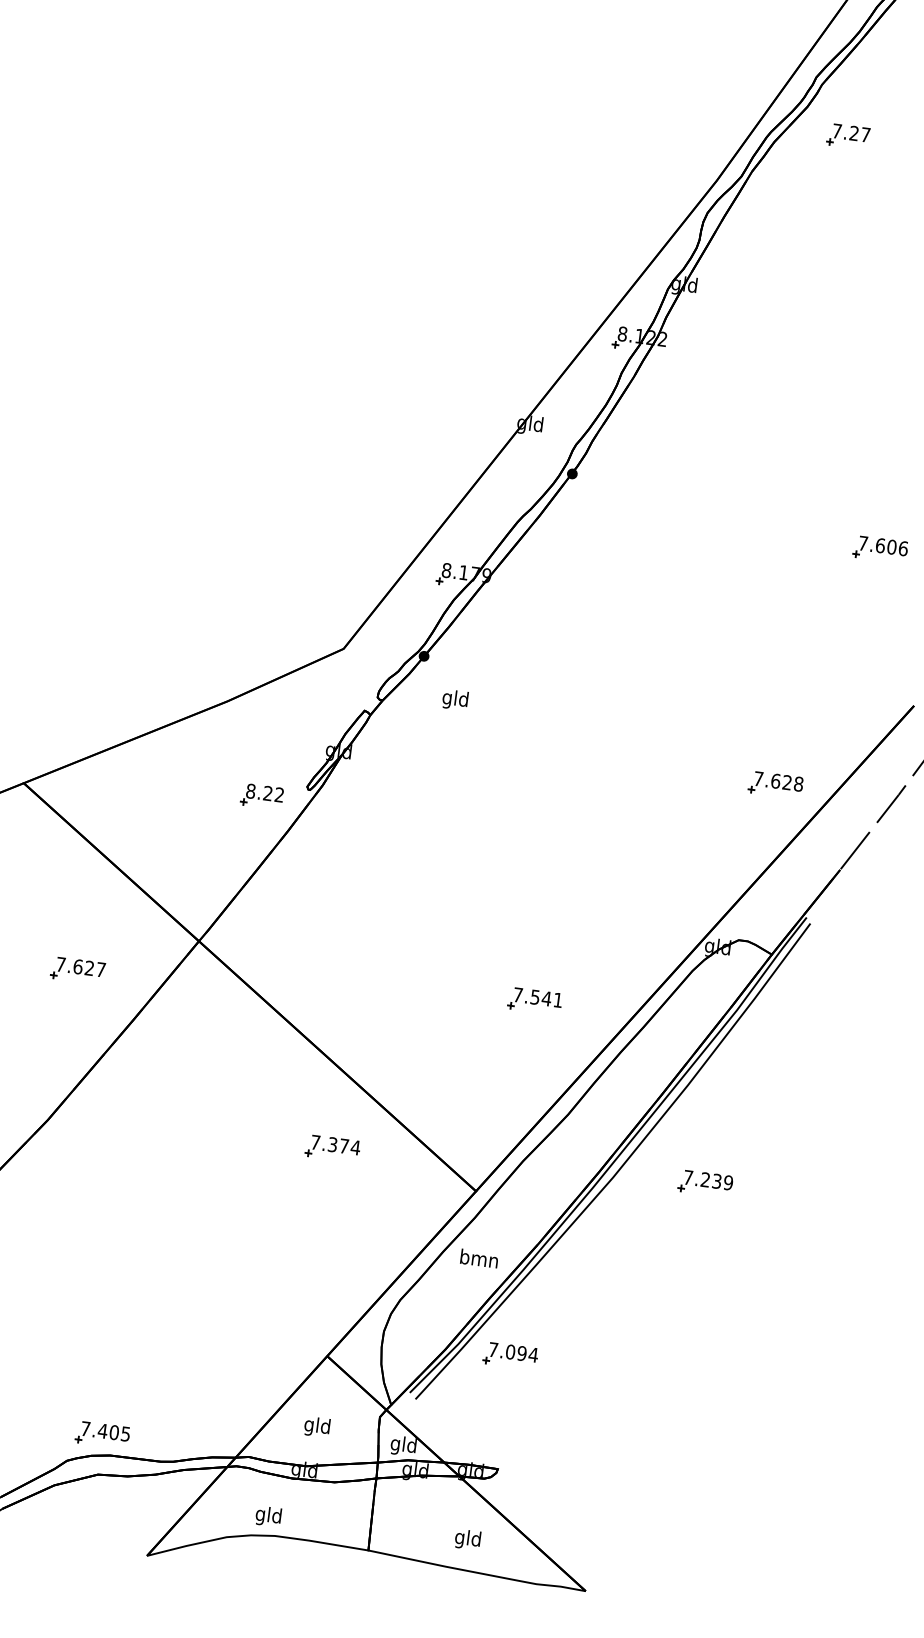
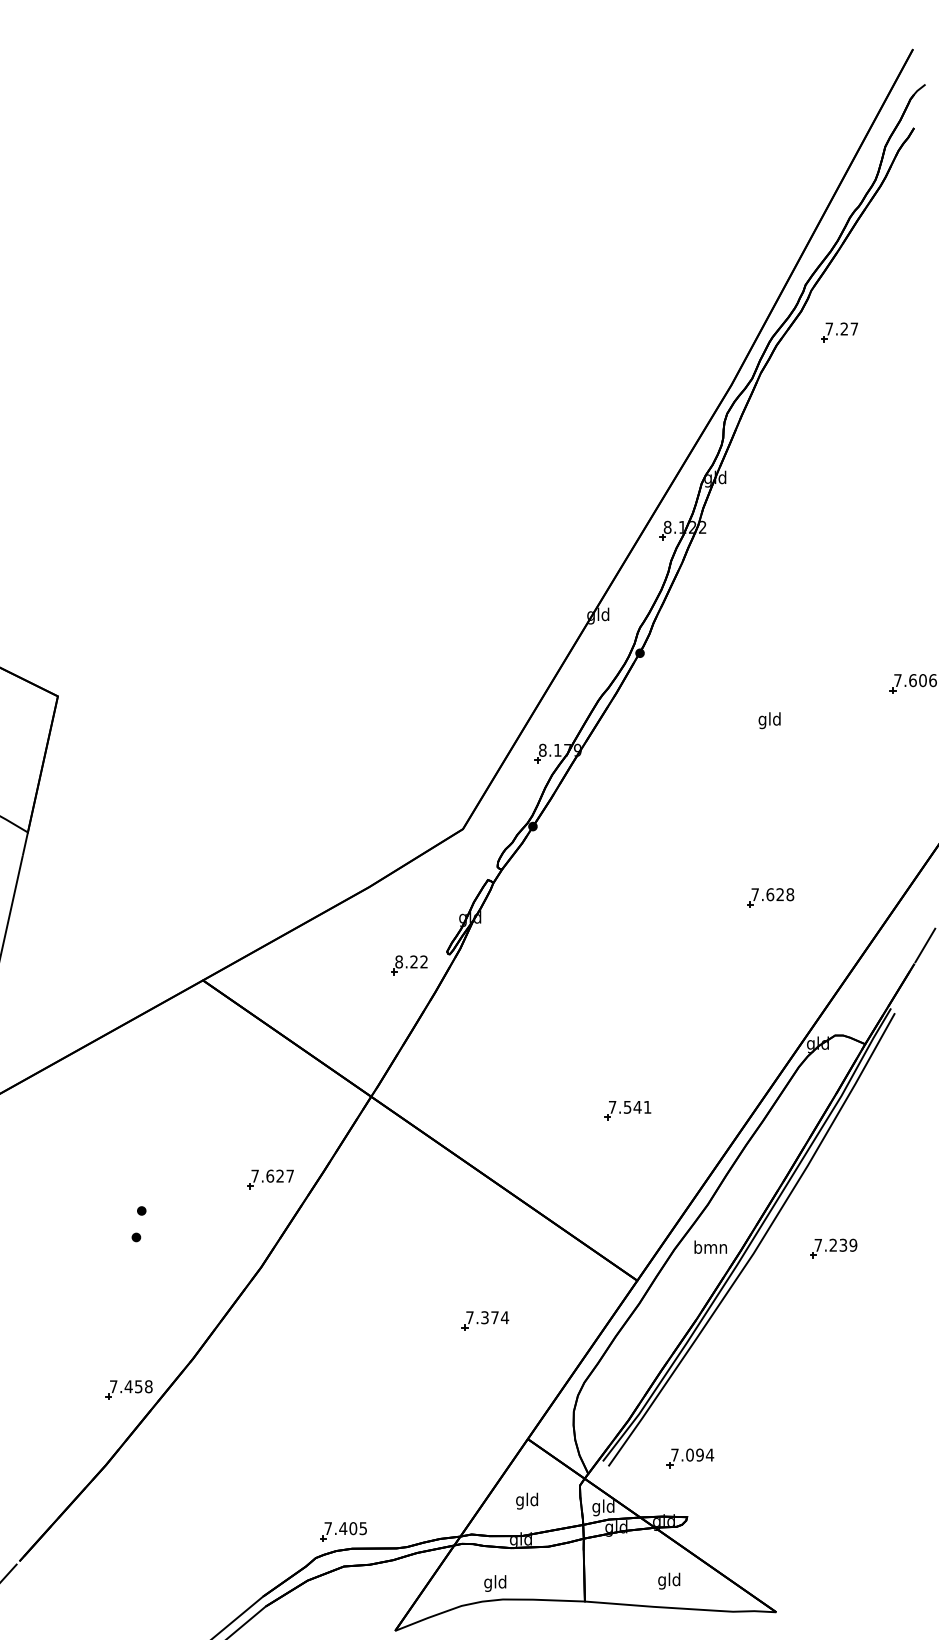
text: (455, 699) -> (769, 720), moved
part: (775, 784) -> (770, 897), moved
part: (77, 970) -> (270, 1179), moved
part: (534, 1000) -> (627, 1110), moved
part: (332, 1148) -> (485, 1320), moved
text: (479, 1257) -> (710, 1246), moved
part: (510, 1356) -> (690, 1458), moved

